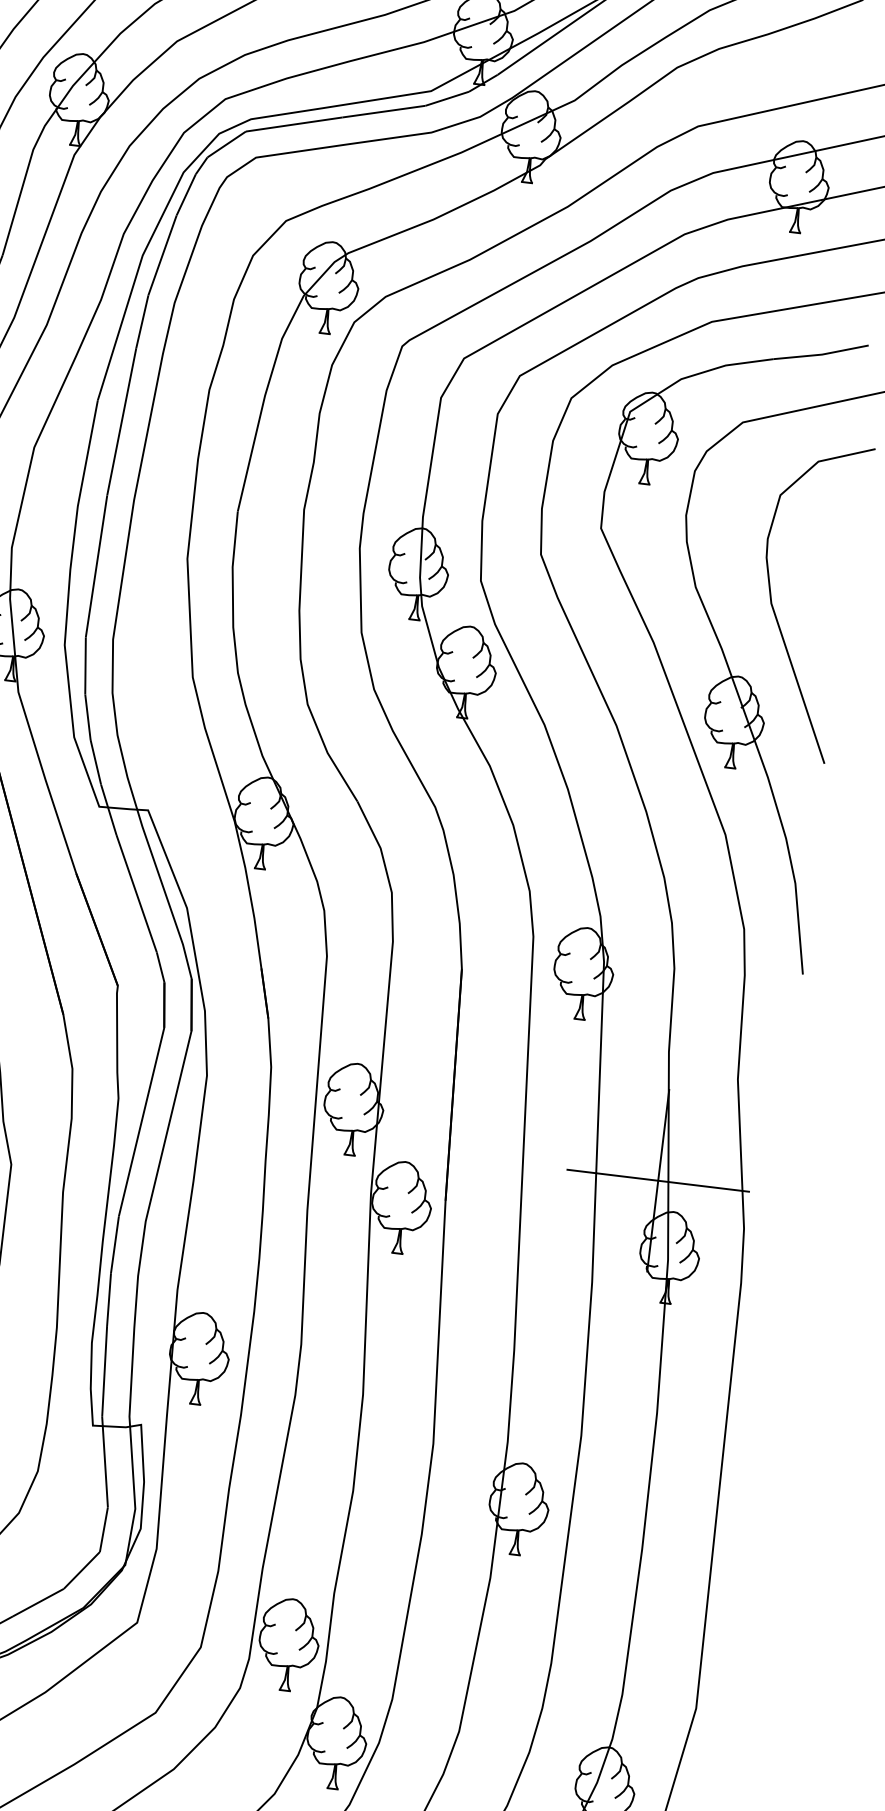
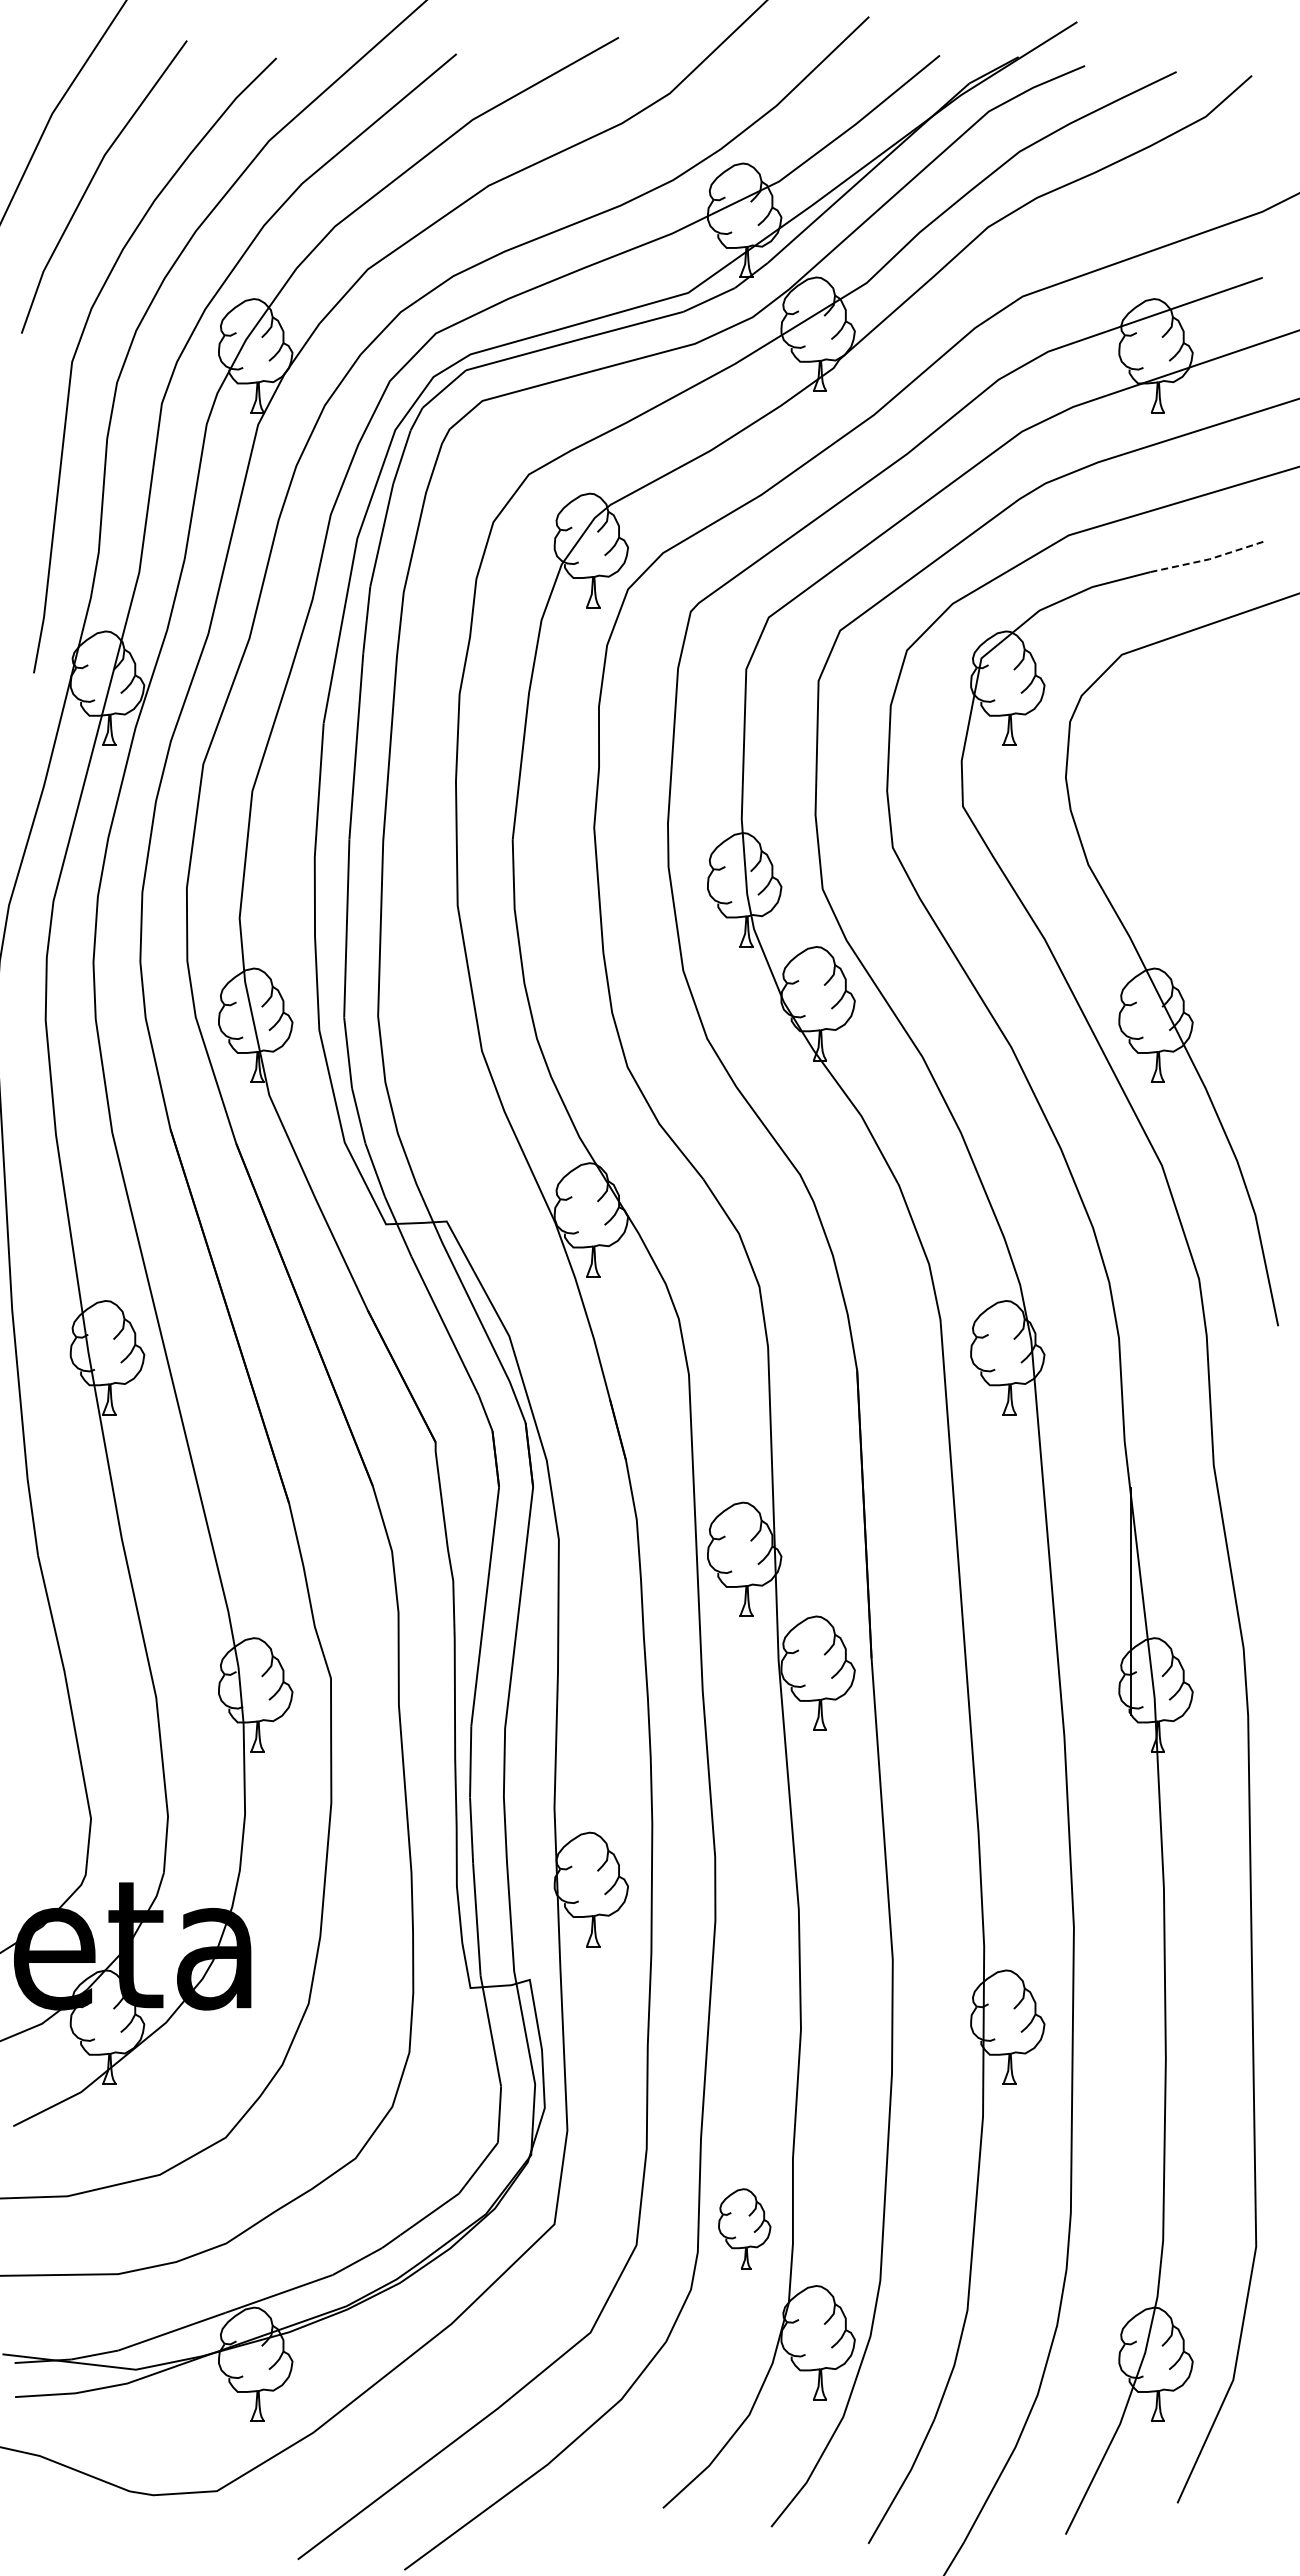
line: (822, 354) -> (1209, 559), solid -> dashed
curve: (775, 612) -> (1190, 884), removed
line: (658, 1180) -> (1130, 1601), removed
part: (288, 1644) -> (744, 2228), size x0.7

